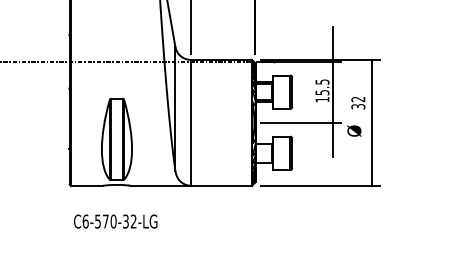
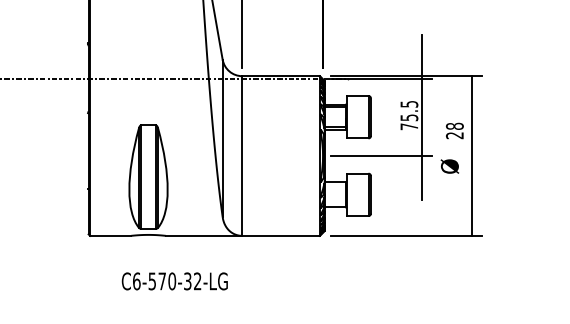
text: (322, 99) -> (409, 126), 15.5 -> 75.5
text: (358, 102) -> (455, 130), 32 -> 28
text: (115, 221) -> (174, 281), moved

